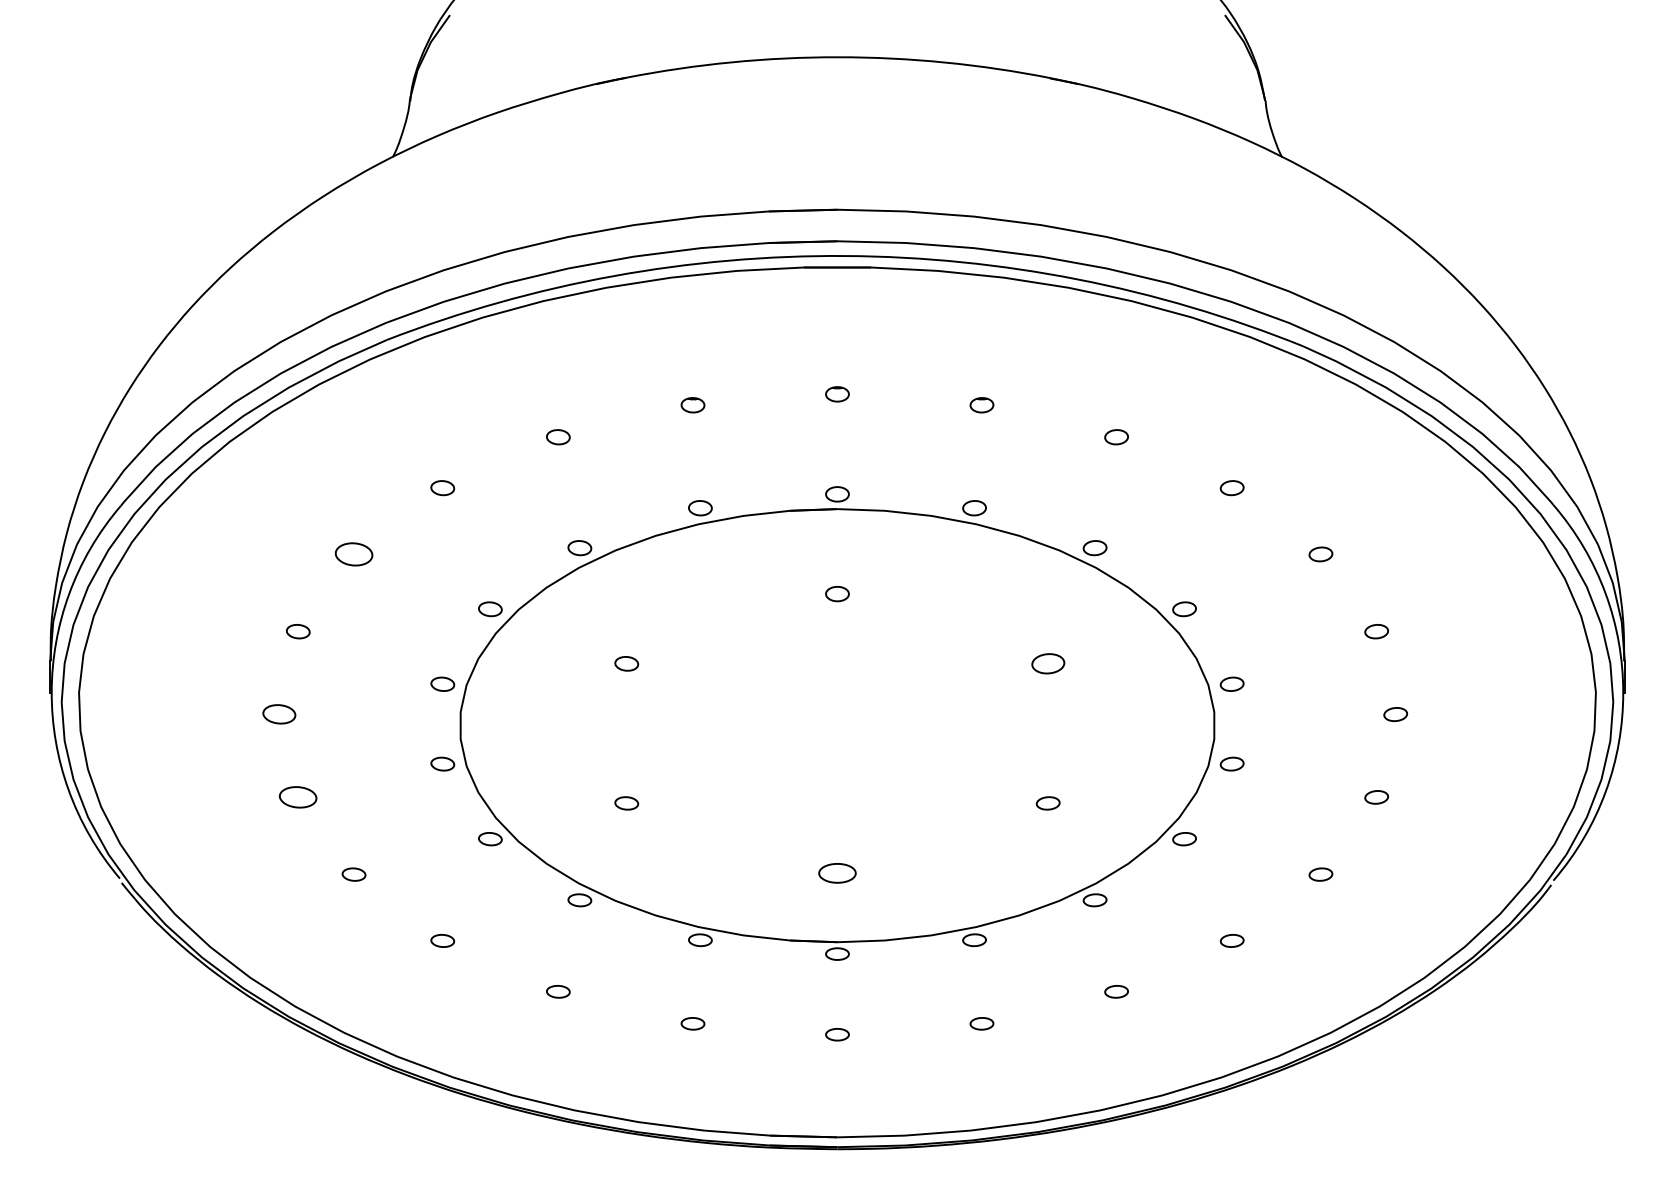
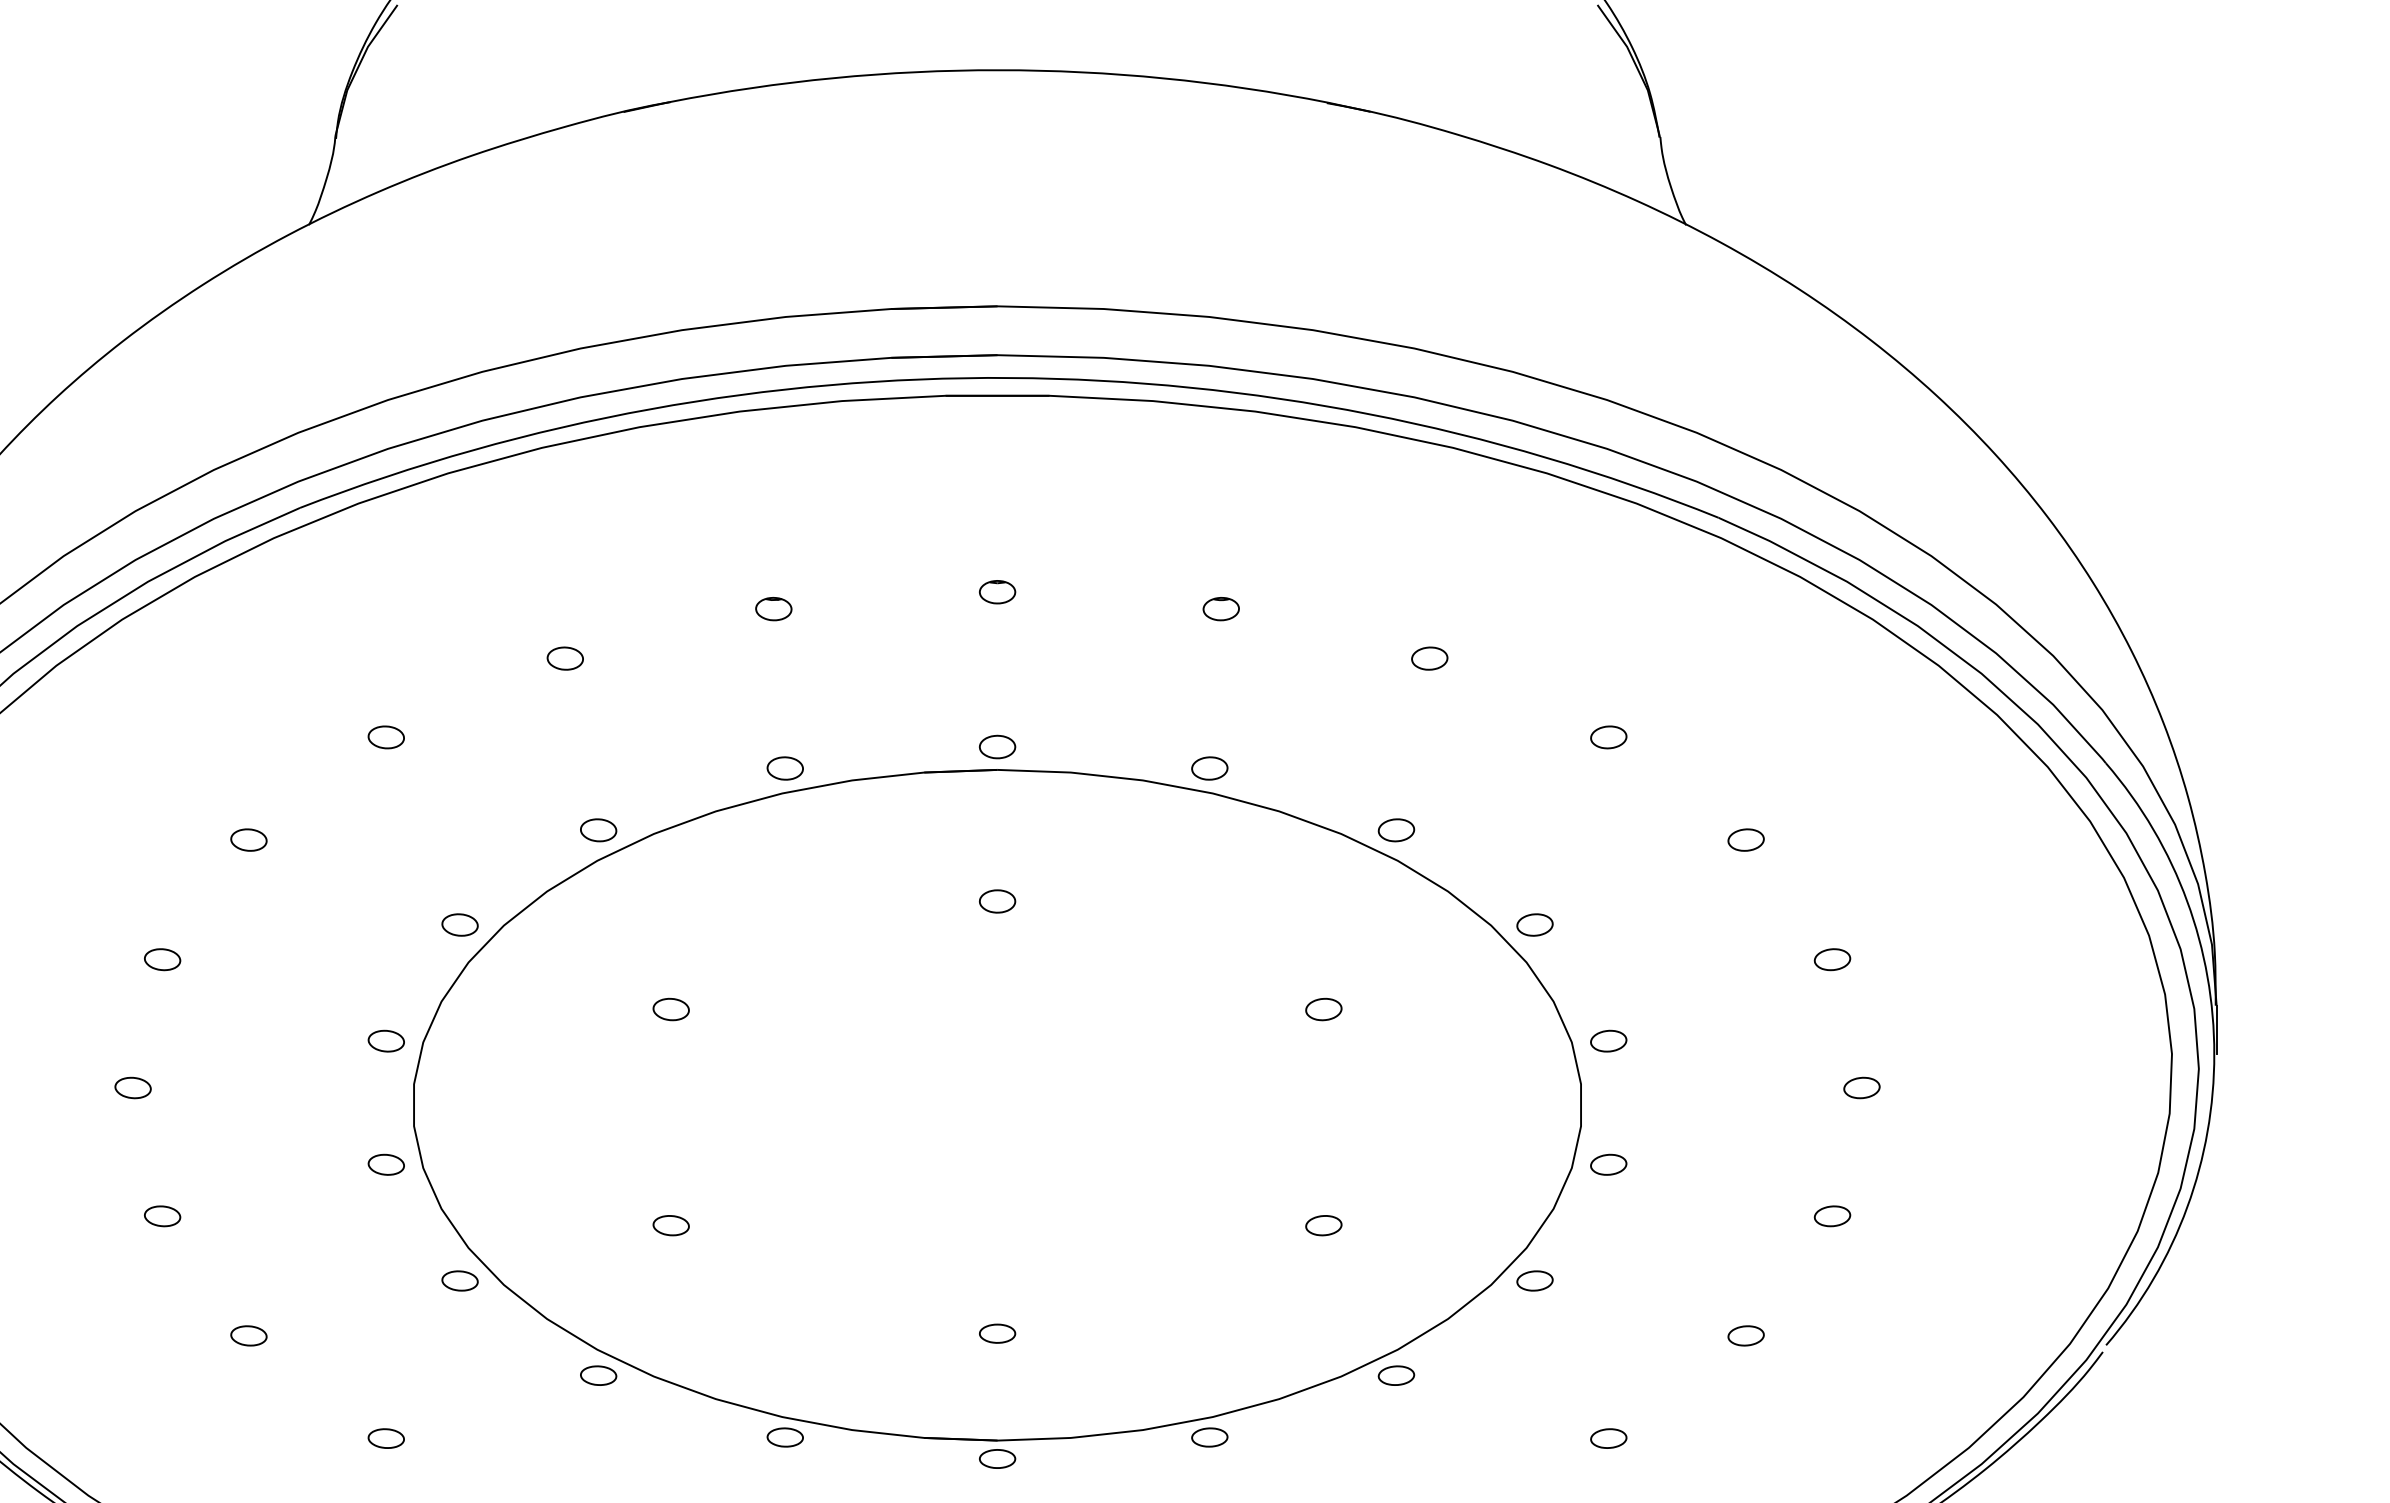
part: (353, 554) -> (248, 840), size x0.62
part: (1047, 663) -> (1322, 1008), size x0.71
part: (278, 714) -> (131, 1087), size x0.71
part: (298, 797) -> (162, 1216), size x0.62
part: (837, 872) -> (997, 1332), size x0.62

